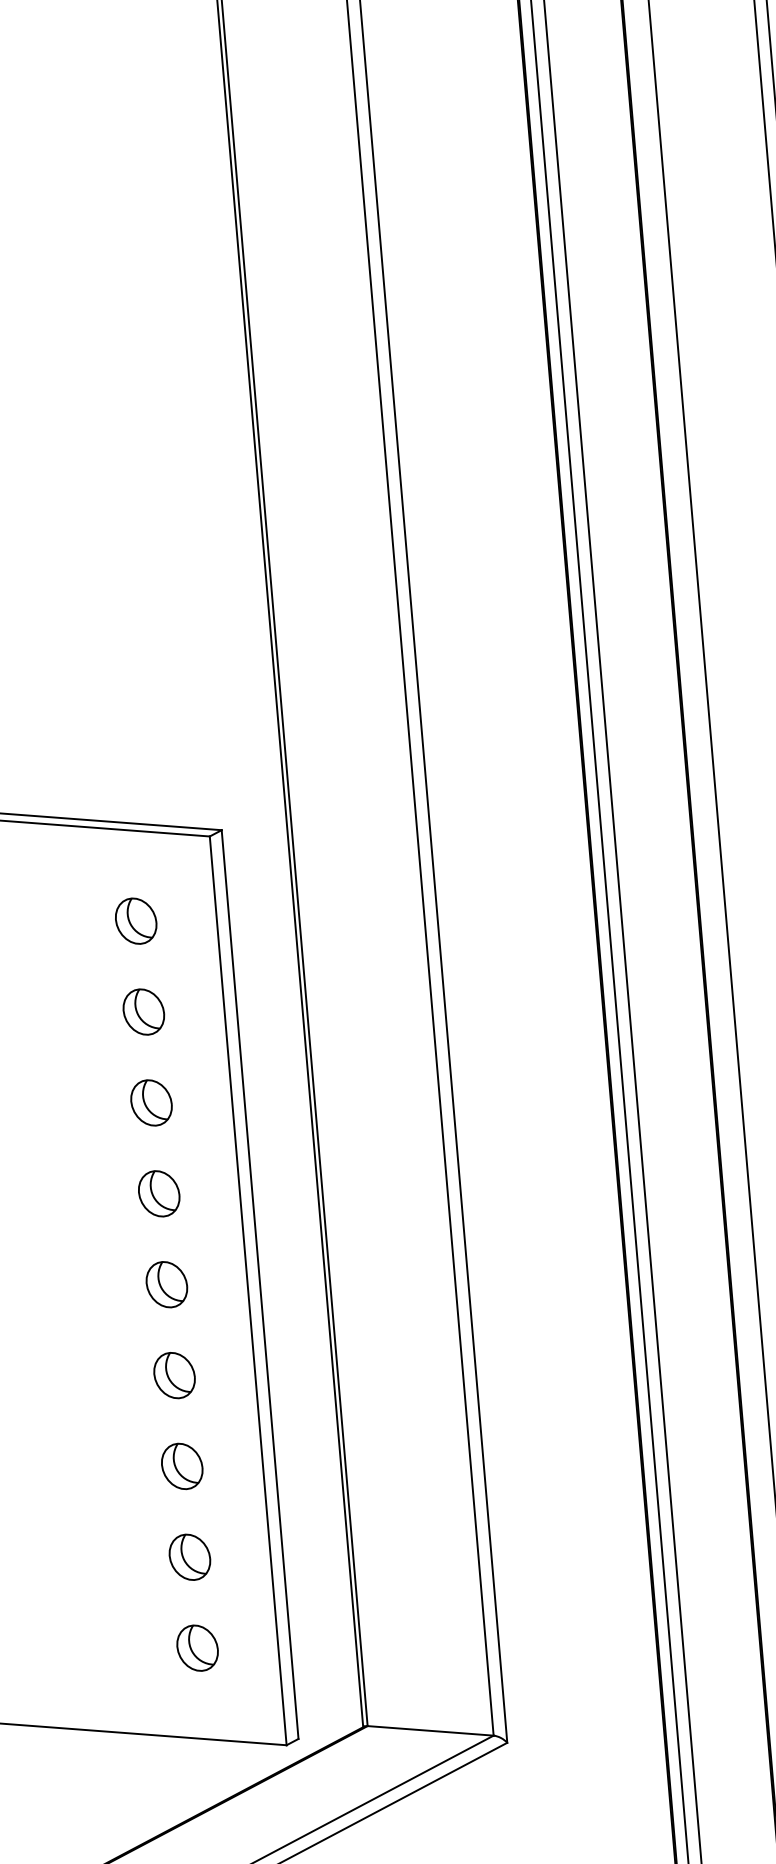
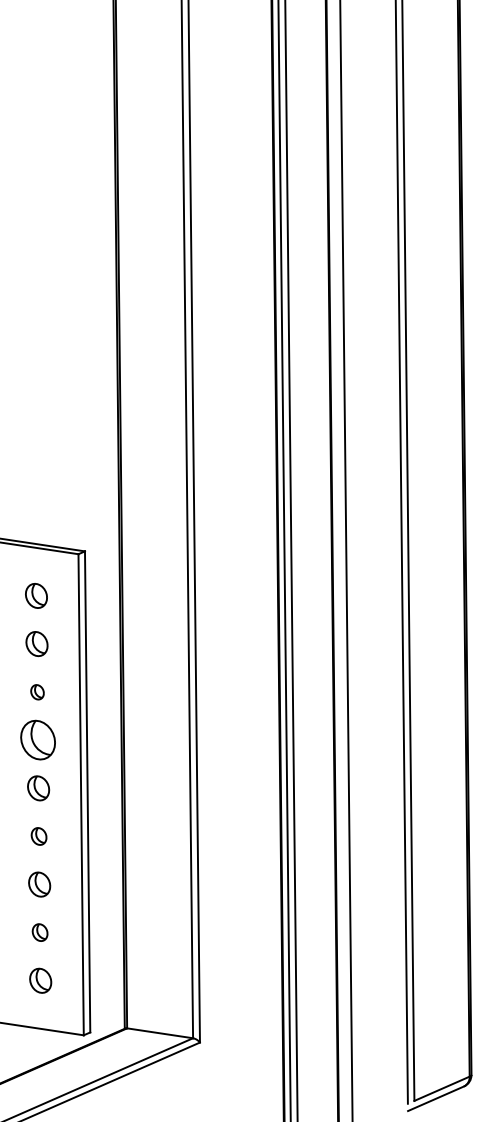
part: (151, 1103) -> (37, 692), size x0.6
part: (158, 1194) -> (37, 740), size x1.6
part: (173, 1375) -> (38, 836), size x0.7
part: (188, 1557) -> (39, 932), size x0.7

